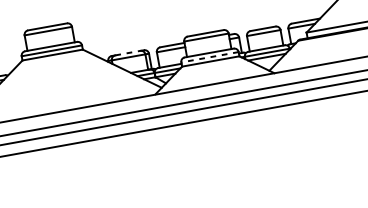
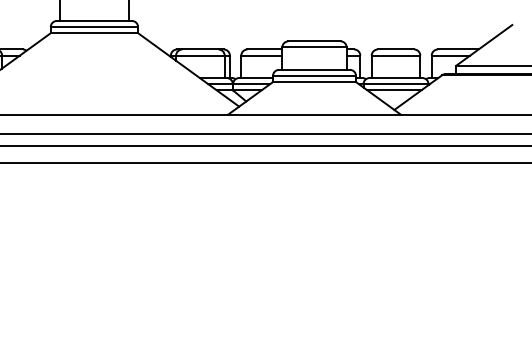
line: (127, 53) -> (200, 49), dashed -> solid
line: (209, 56) -> (314, 75), dashed -> solid

